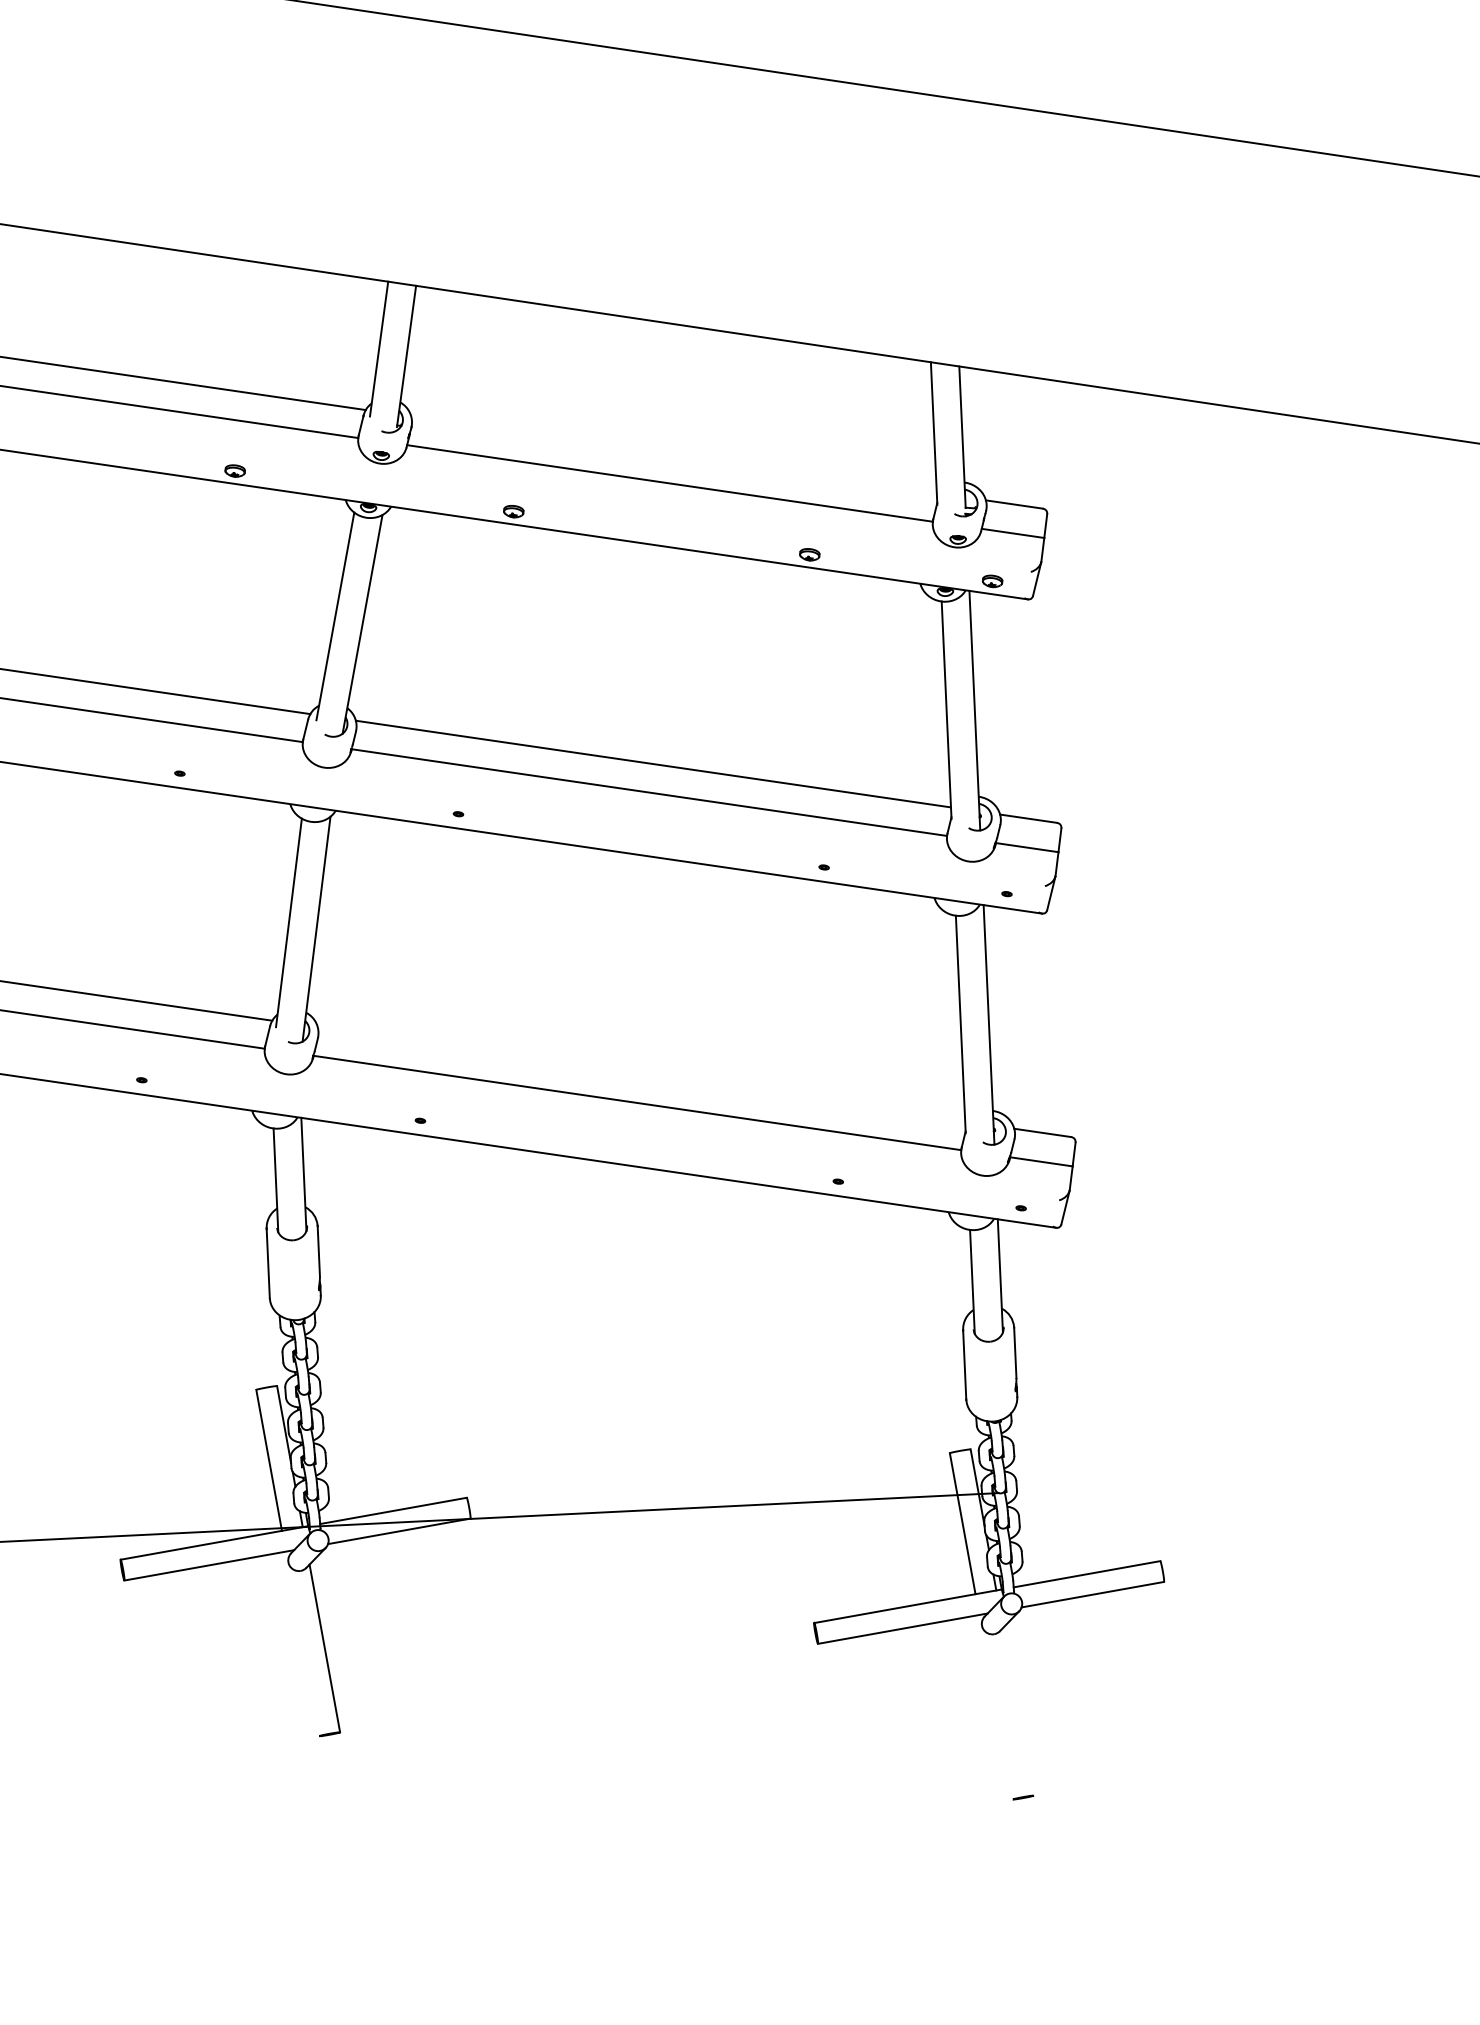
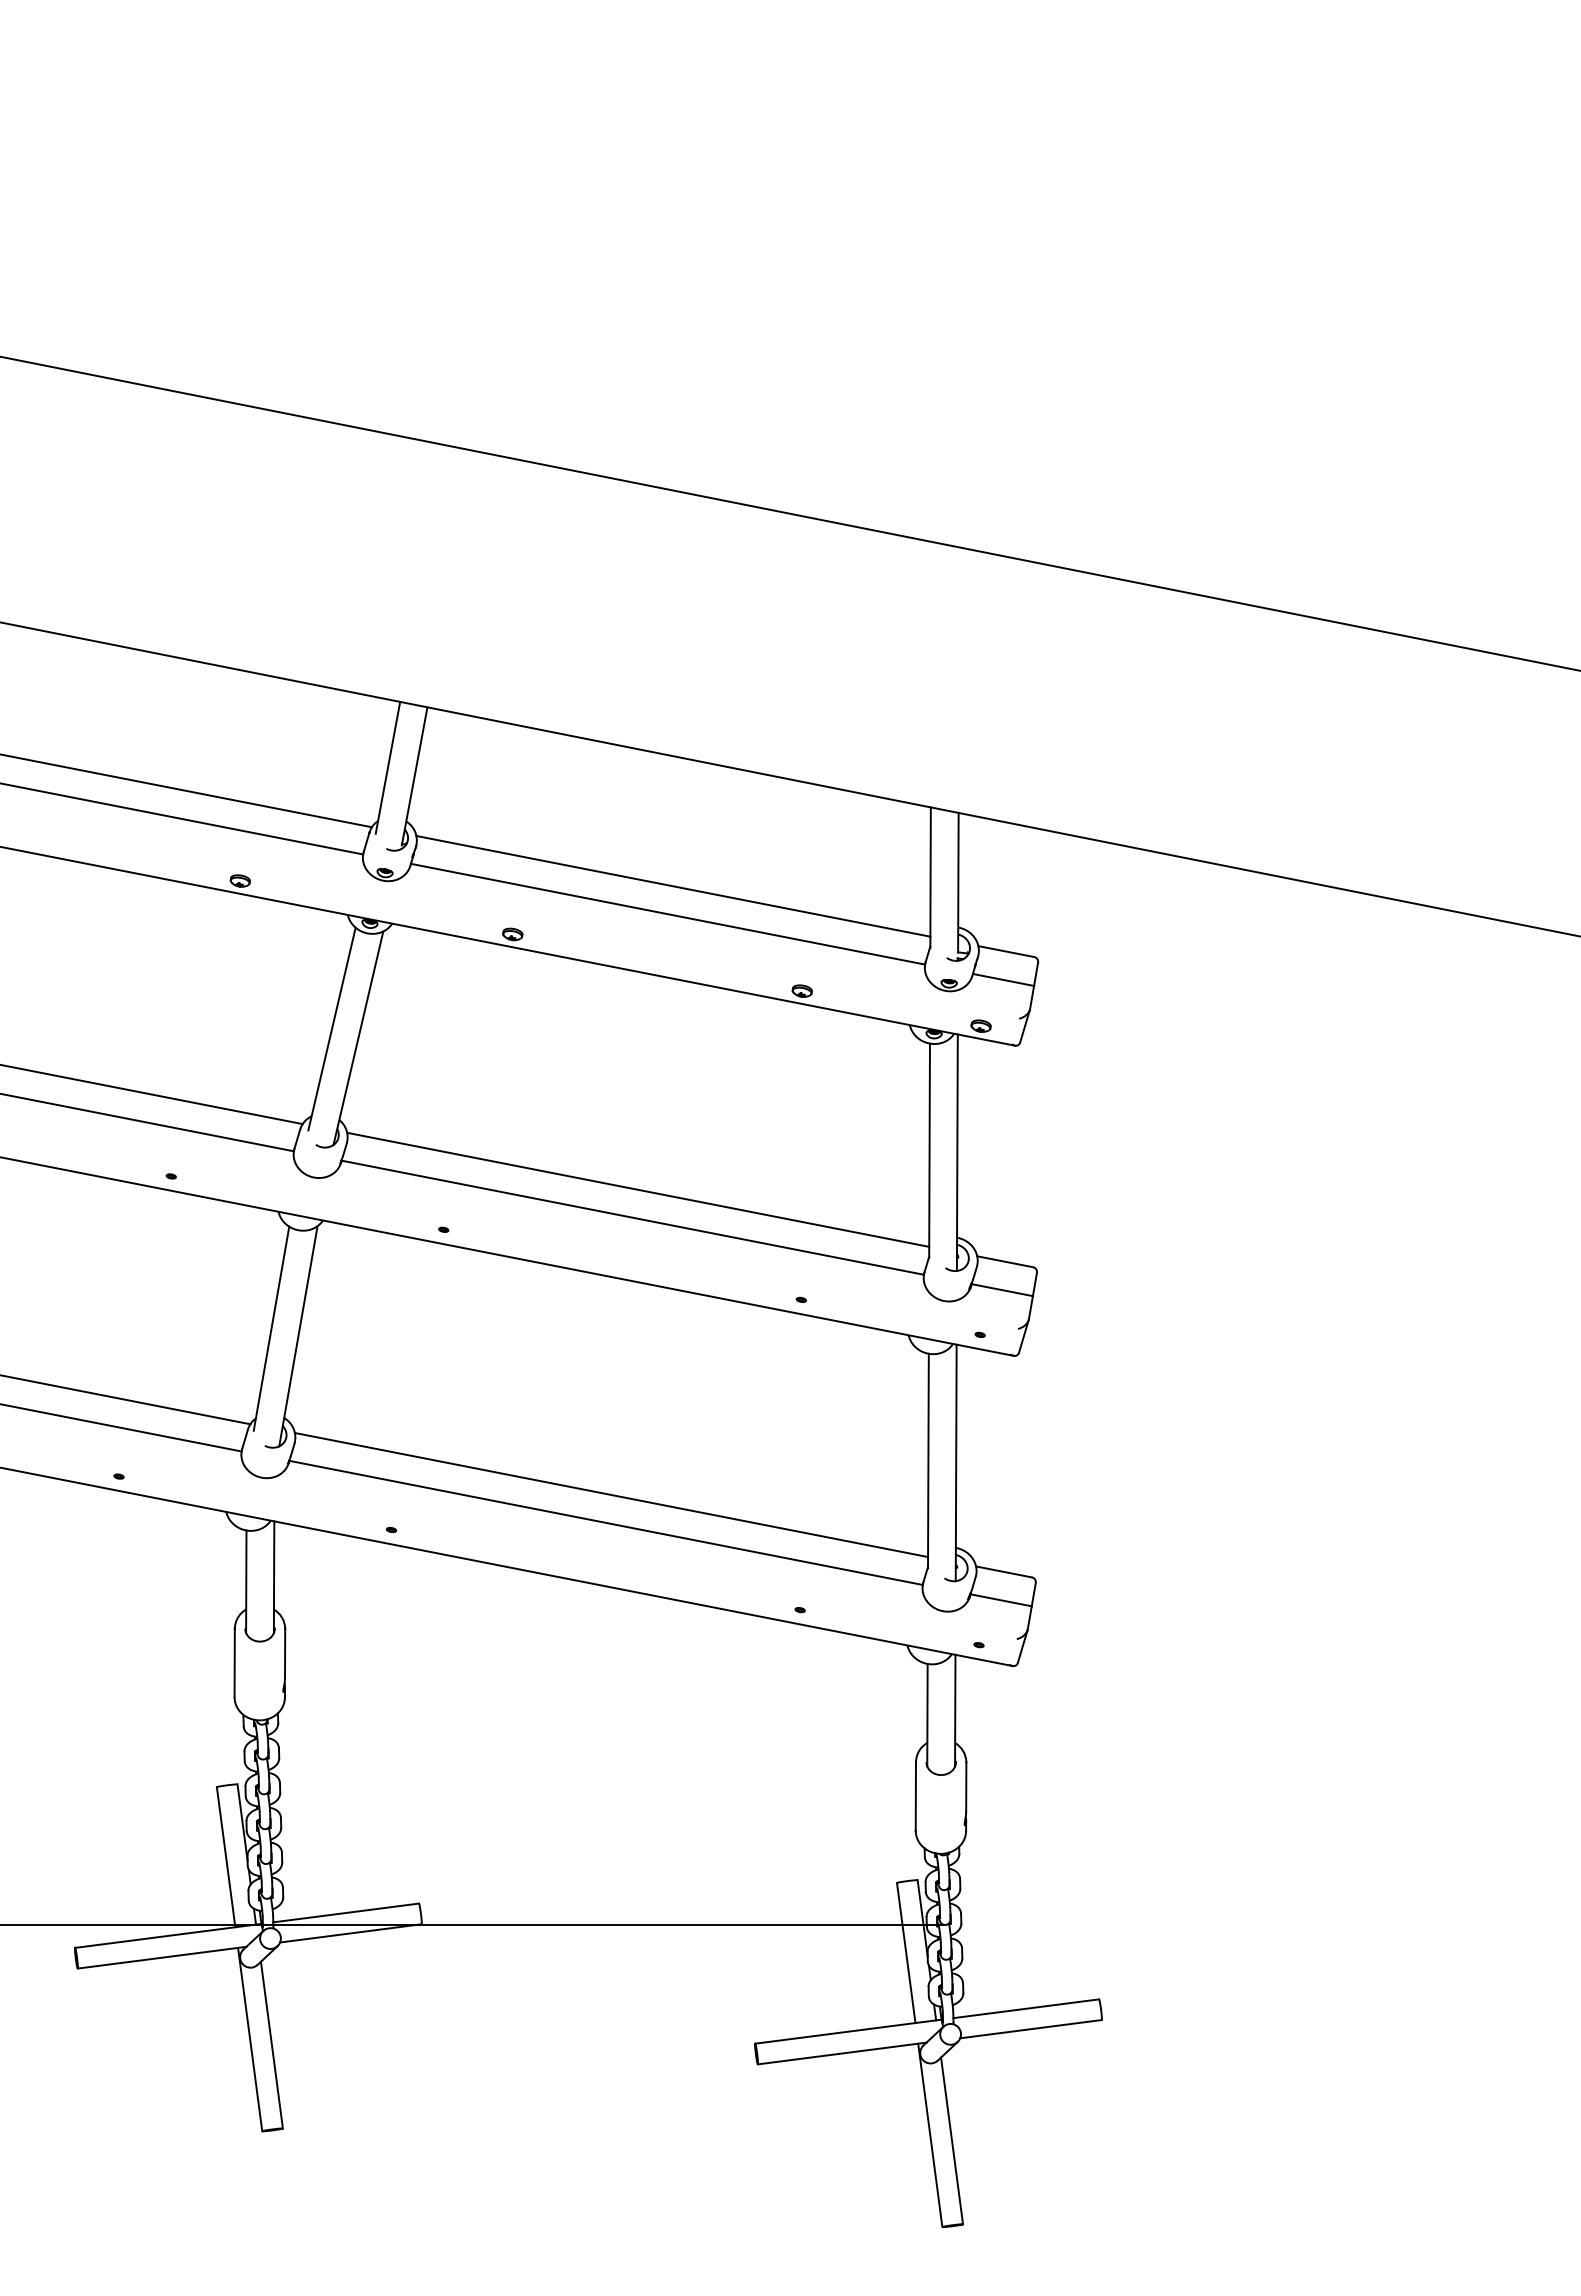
line: (674, 454) -> (673, 885), added
line: (641, 1073) -> (611, 1494), added
line: (302, 1643) -> (250, 2039), added
line: (996, 1707) -> (930, 2135), added
line: (1018, 1711) -> (952, 2140), added

